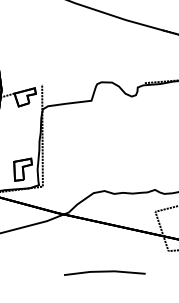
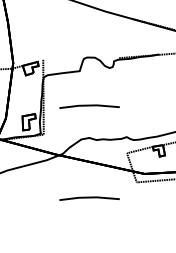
line: (104, 148) -> (89, 106), added

